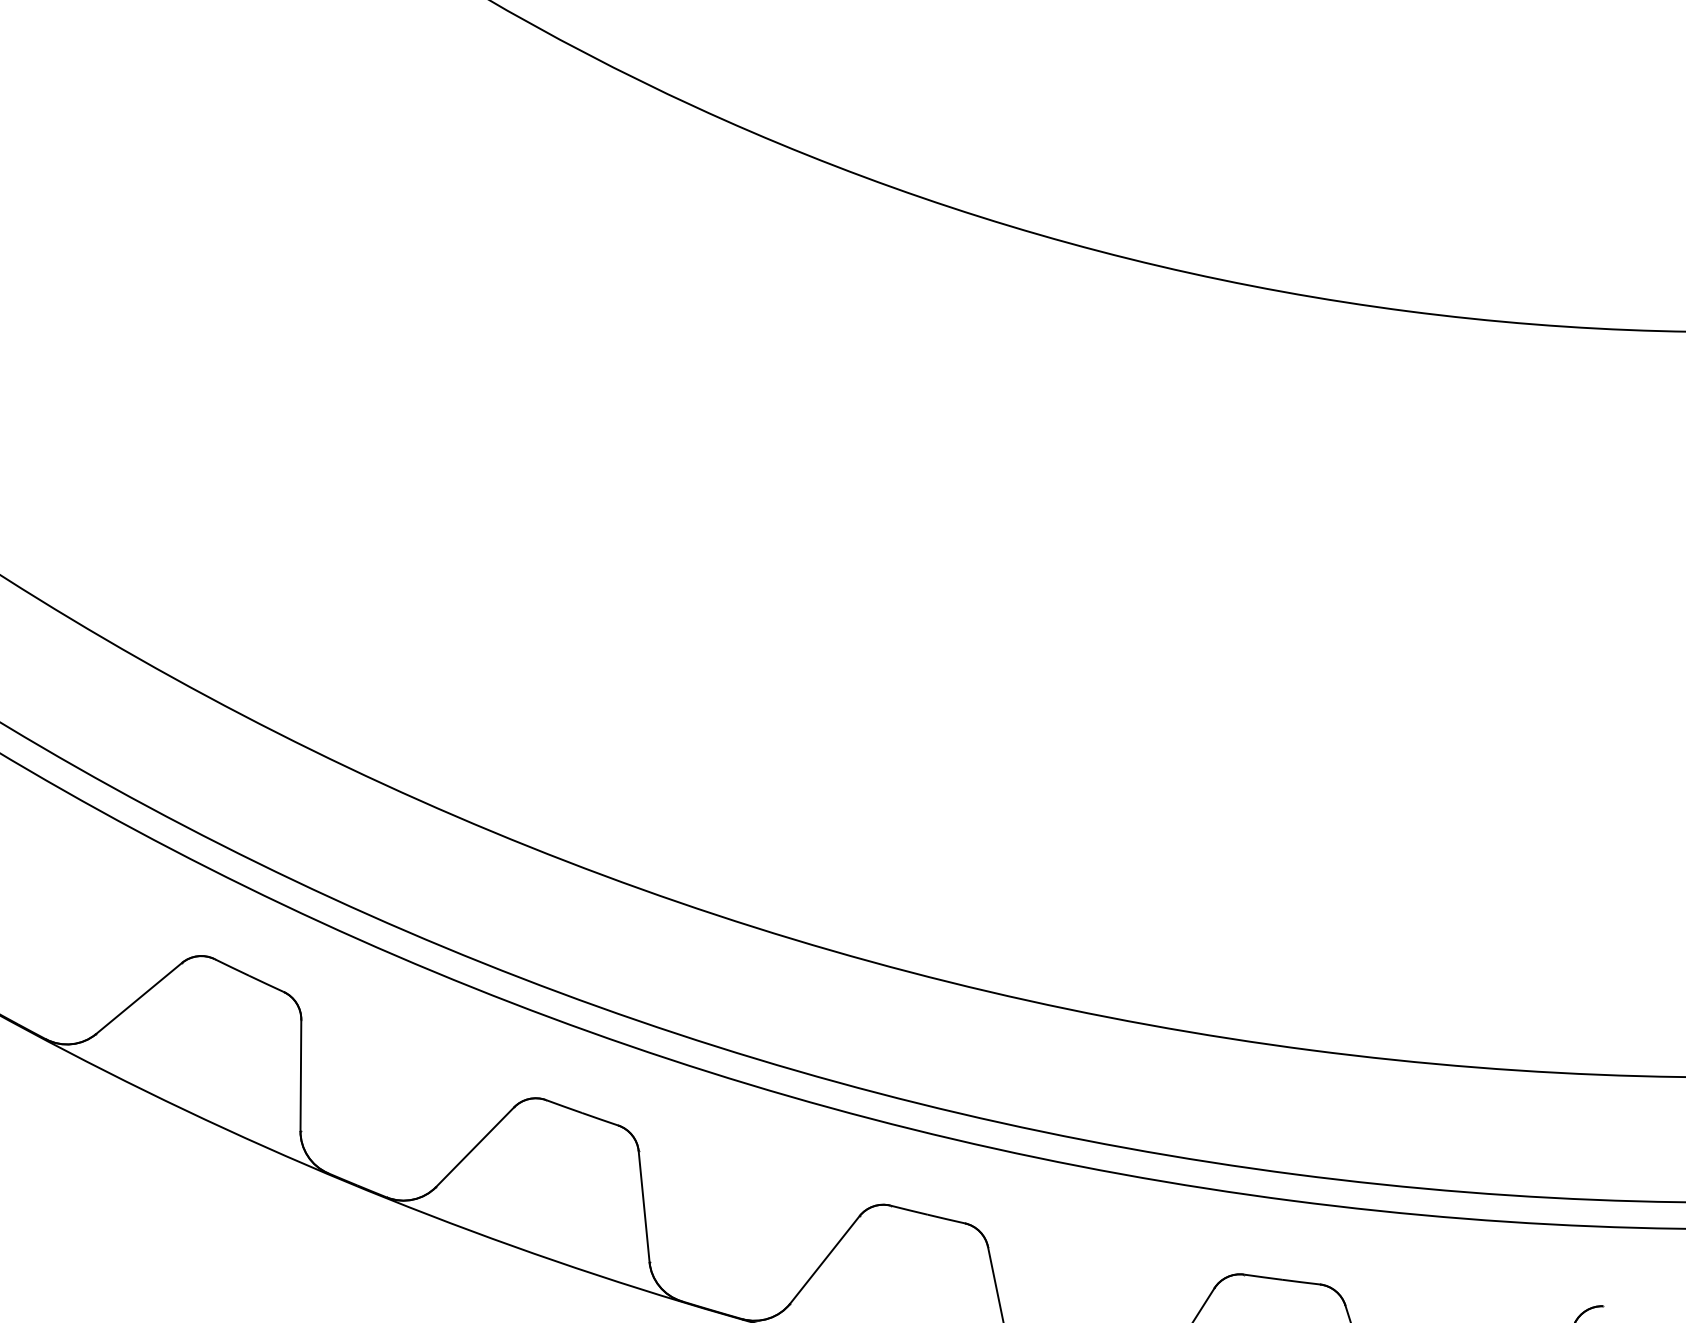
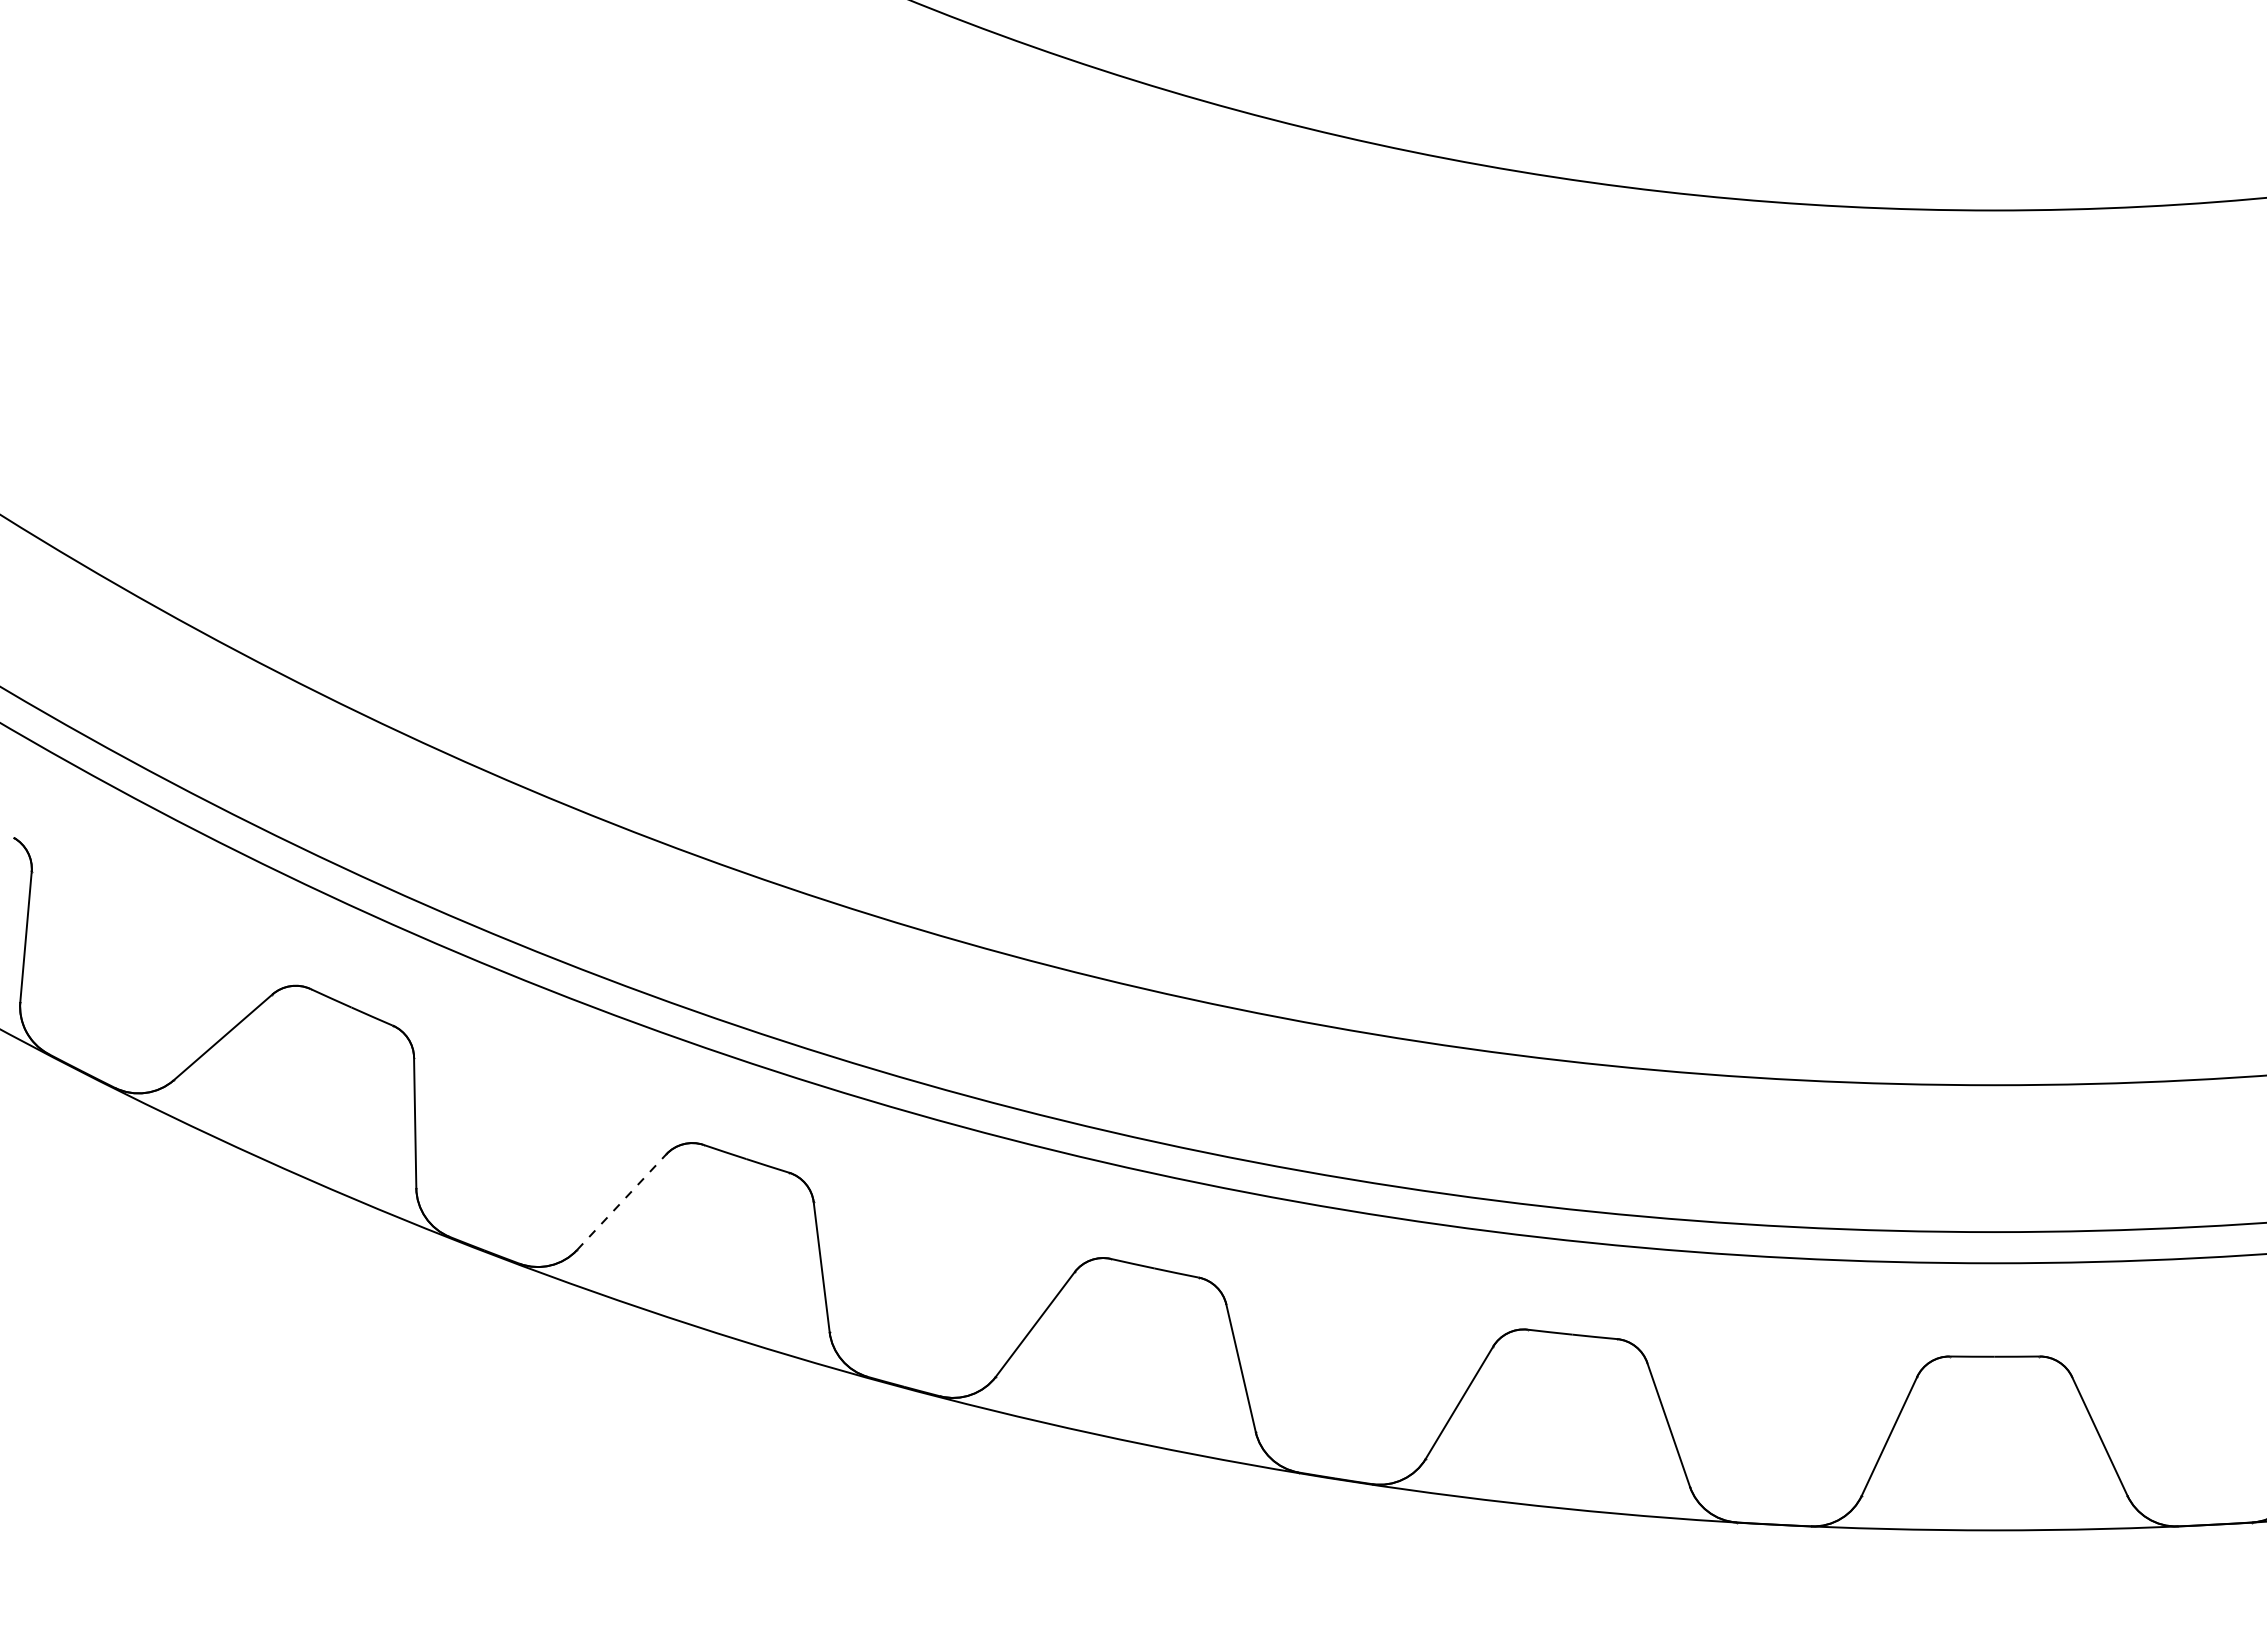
line: (139, 998) -> (622, 1201), solid -> dashed

